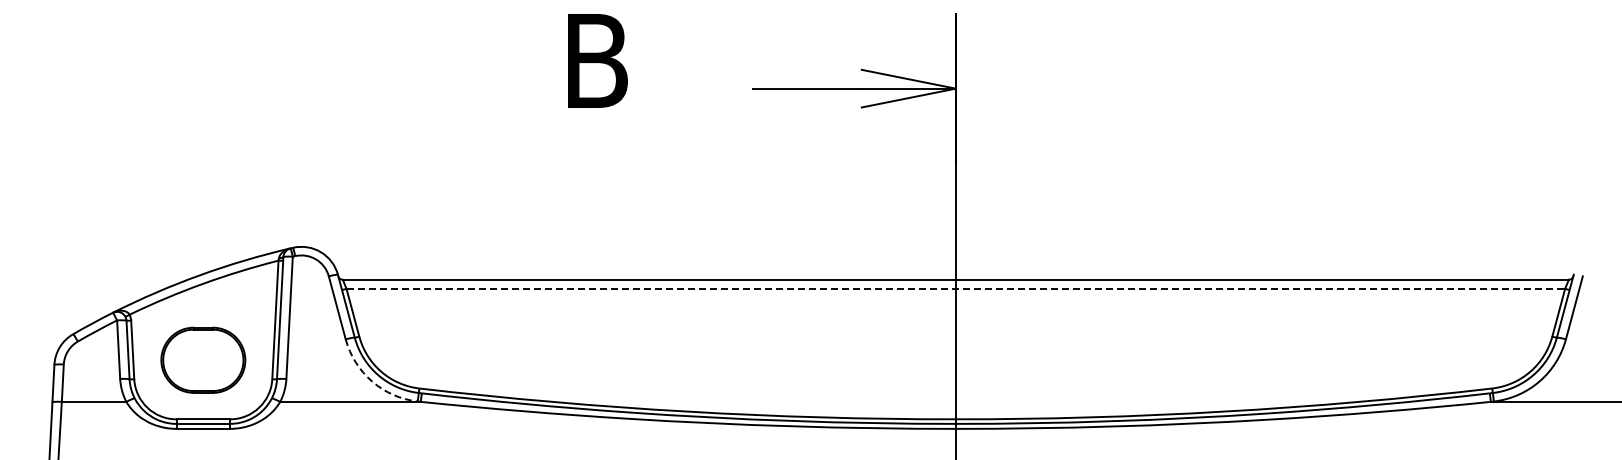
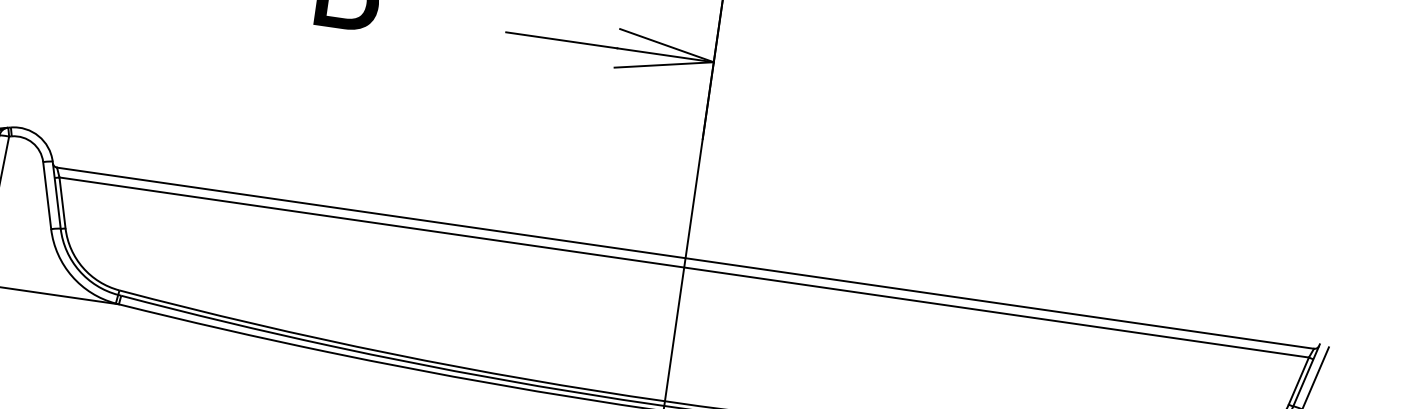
line: (956, 288) -> (684, 267), dashed -> solid
arc: (372, 381) -> (72, 276), dashed -> solid

